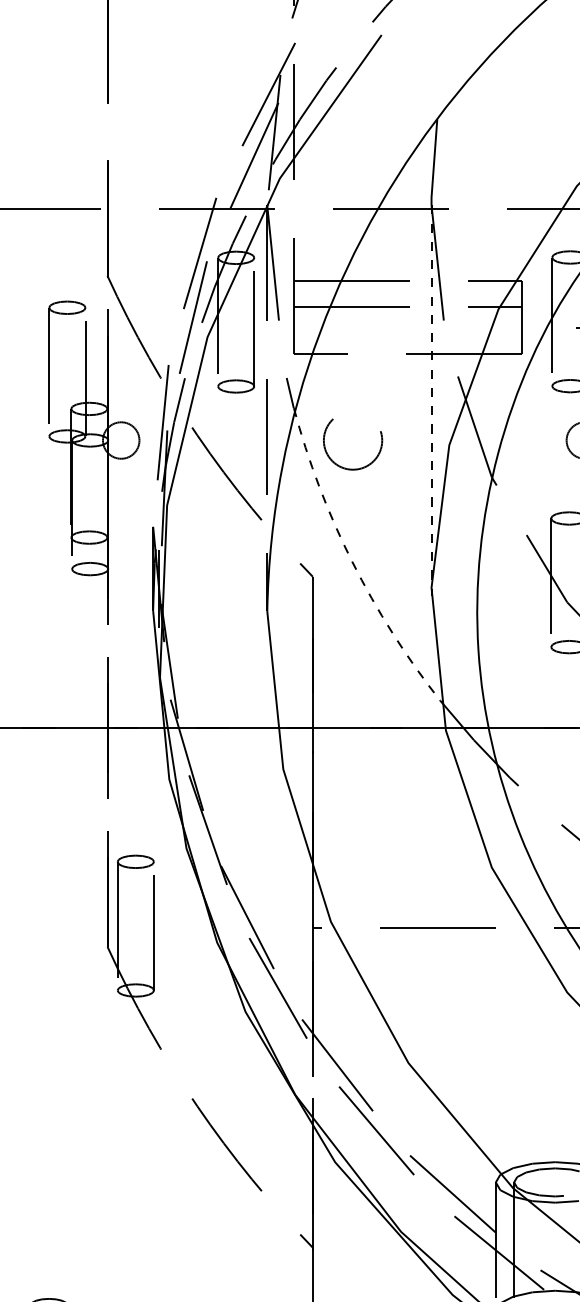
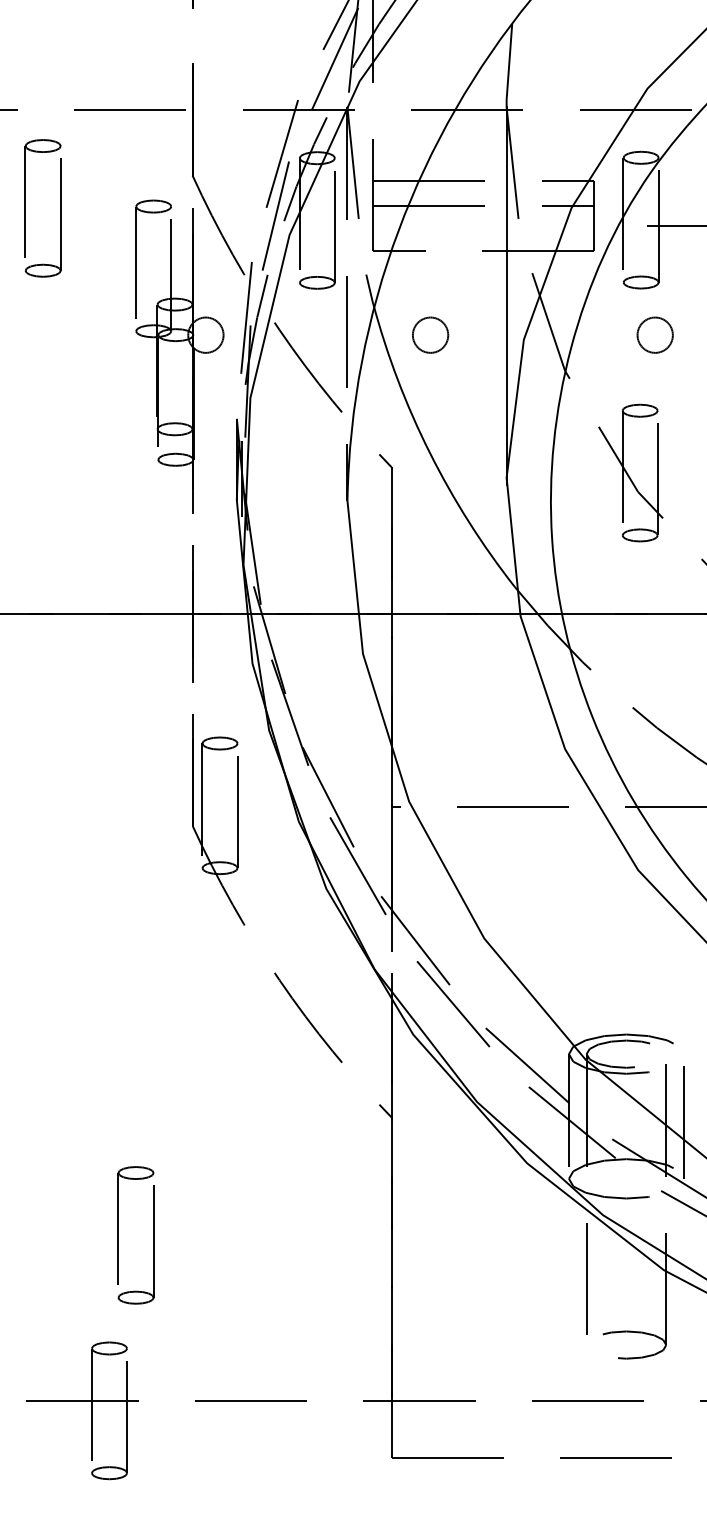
line: (431, 400) -> (506, 296), dashed -> solid
circle: (352, 439) -> (430, 334), size x0.62
arc: (351, 561) -> (429, 452), dashed -> solid

